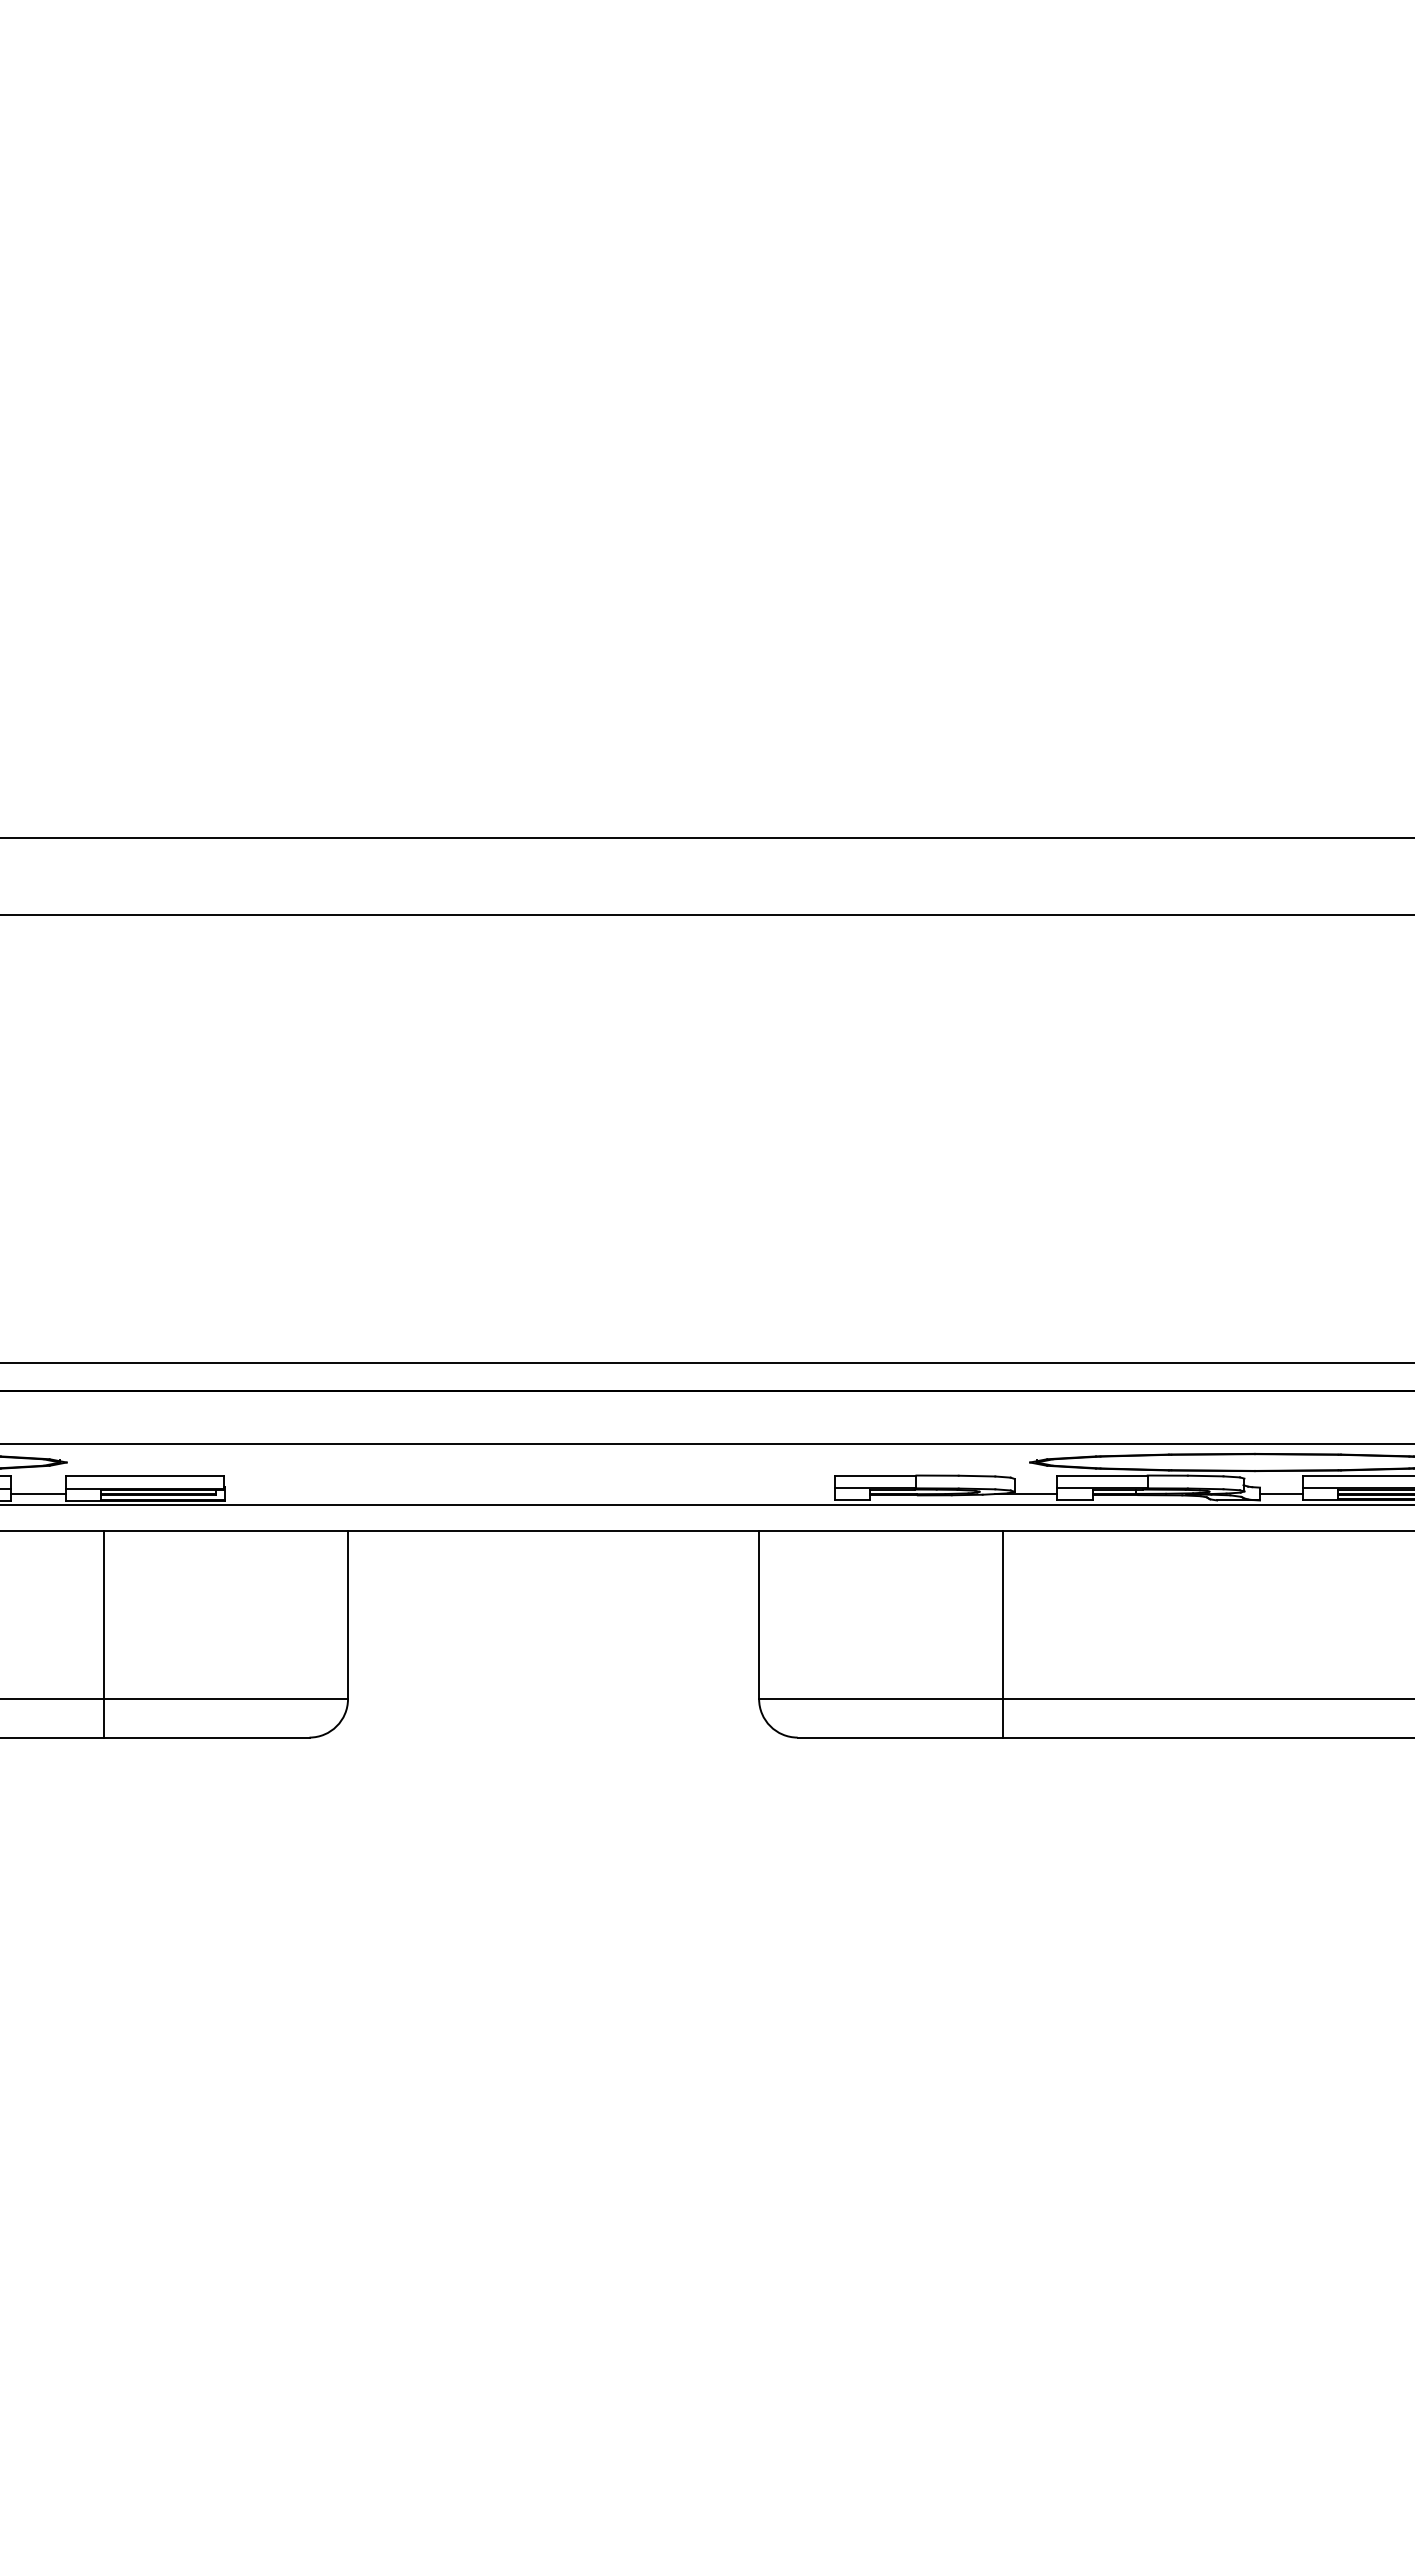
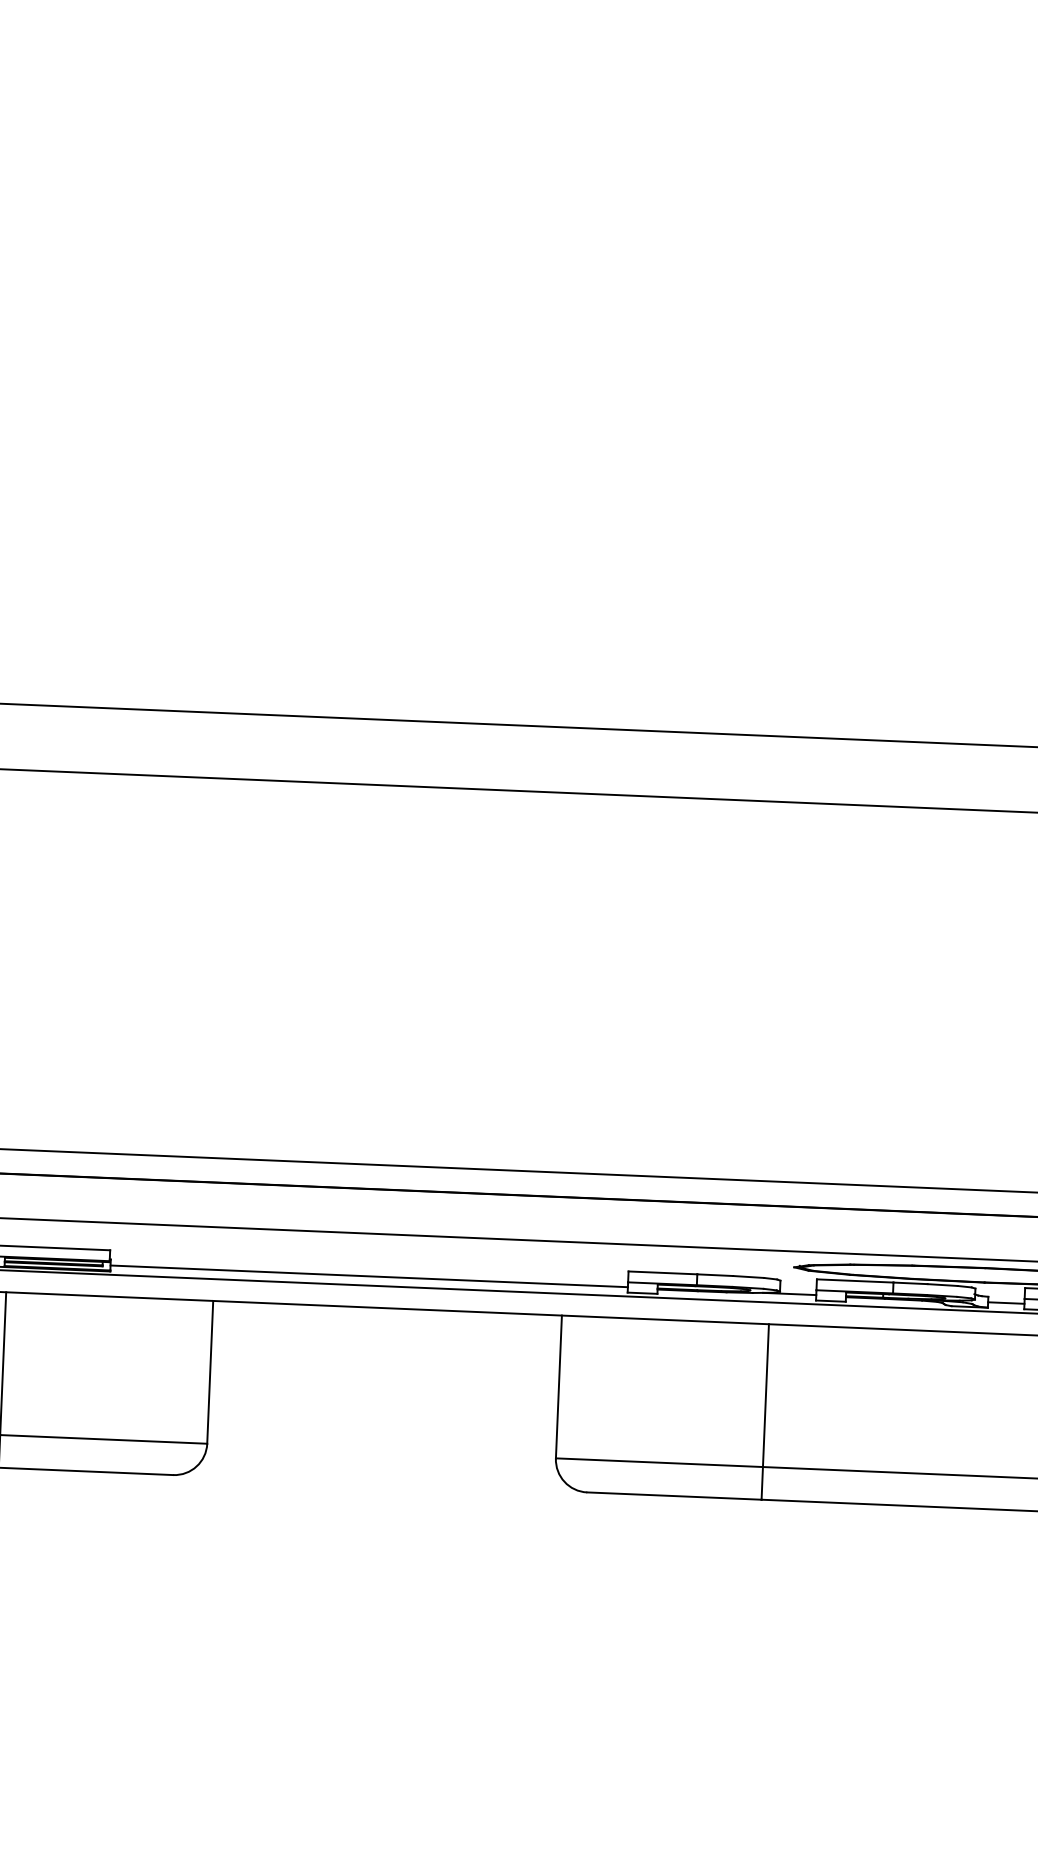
line: (530, 1494) -> (369, 1276), added

